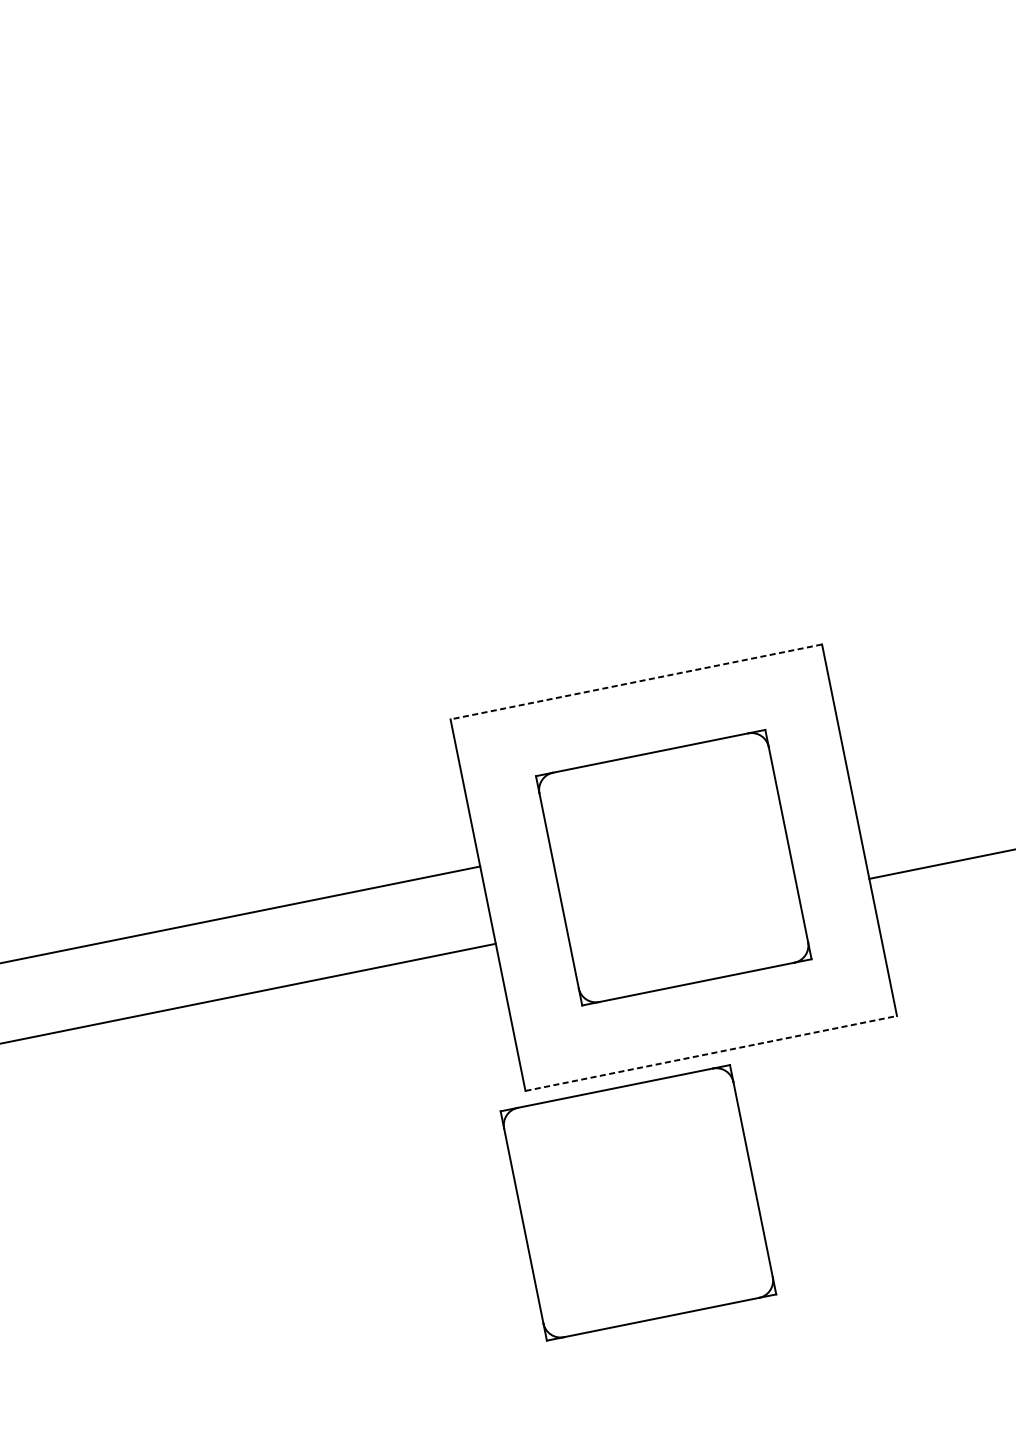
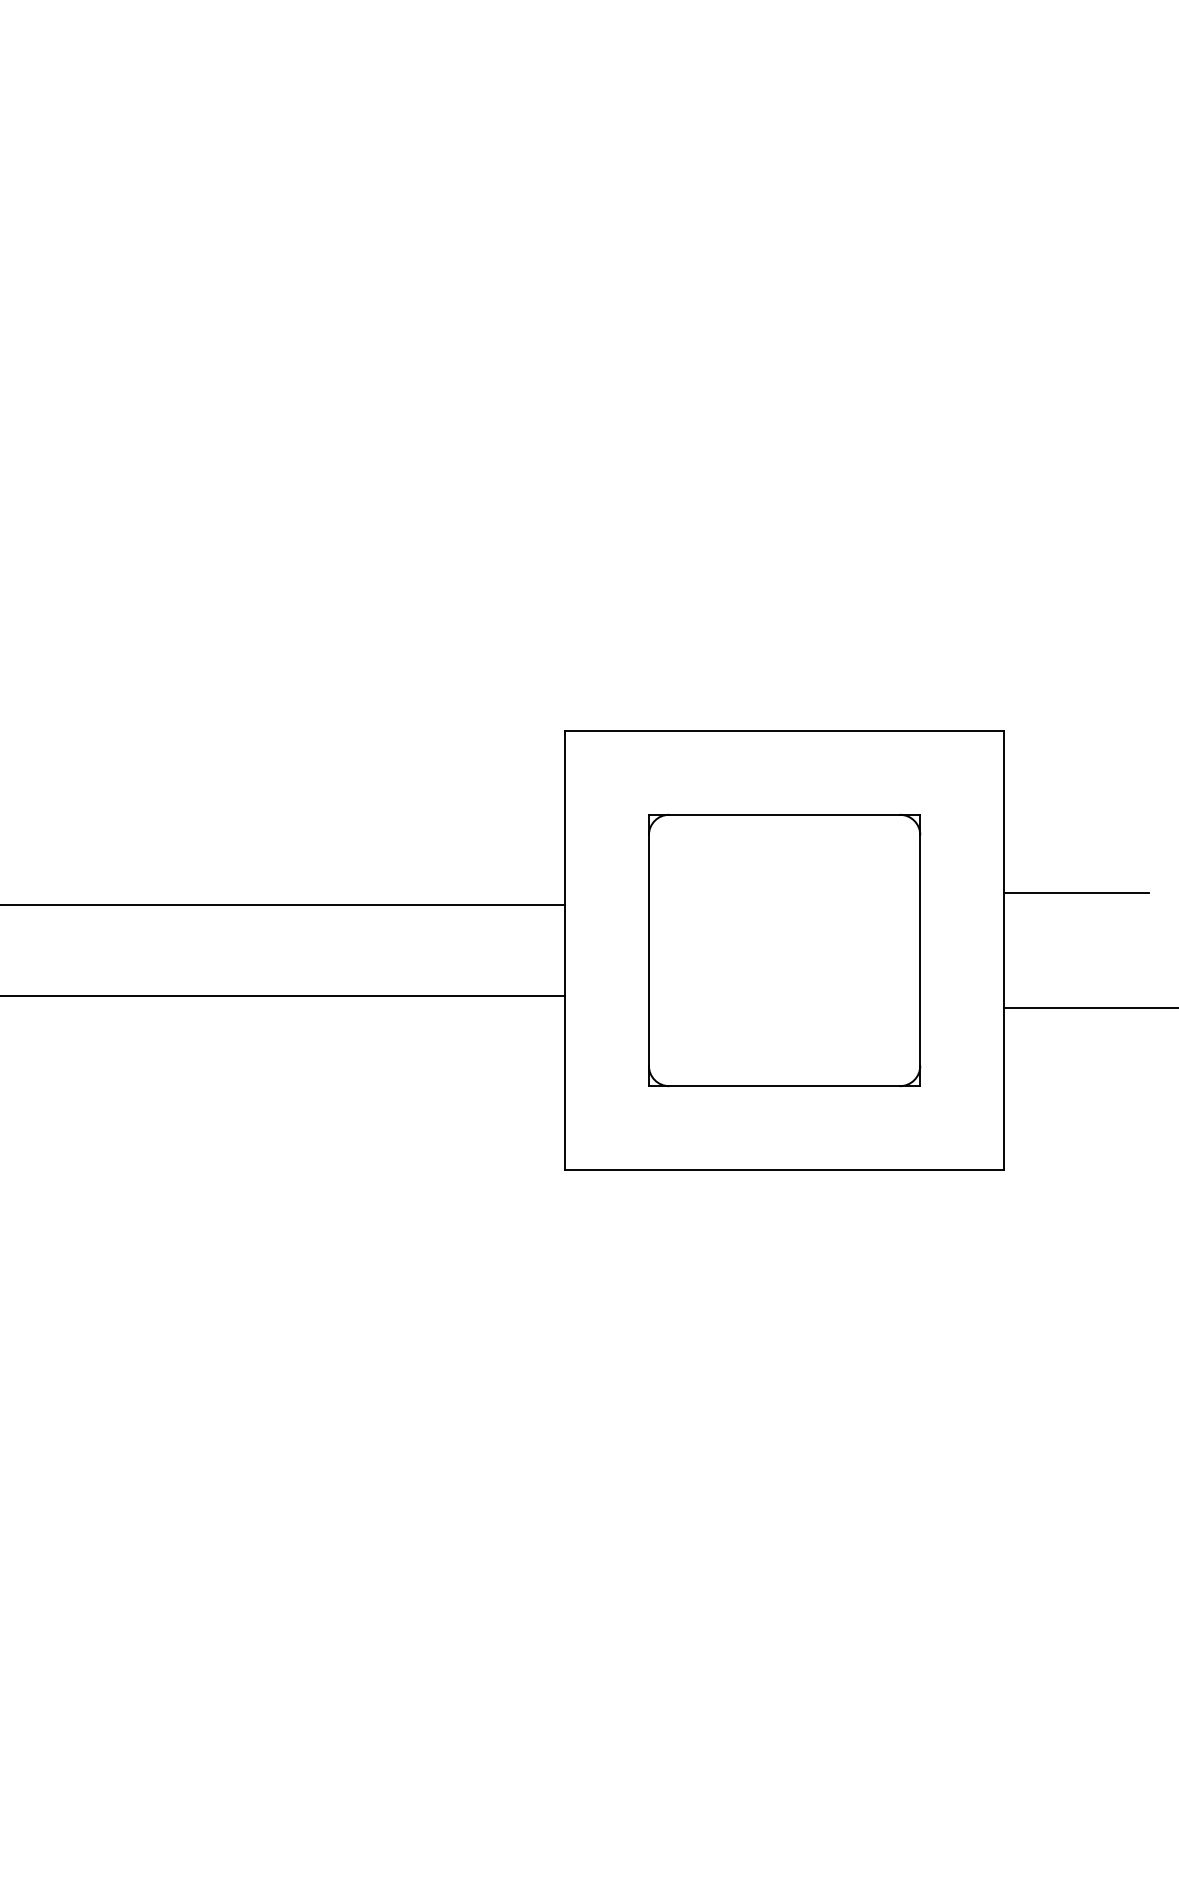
line: (636, 681) -> (784, 730), dashed -> solid
line: (910, 768) -> (1076, 892), added
line: (711, 1053) -> (784, 1170), dashed -> solid
part: (638, 1202) -> (667, 1322), removed

